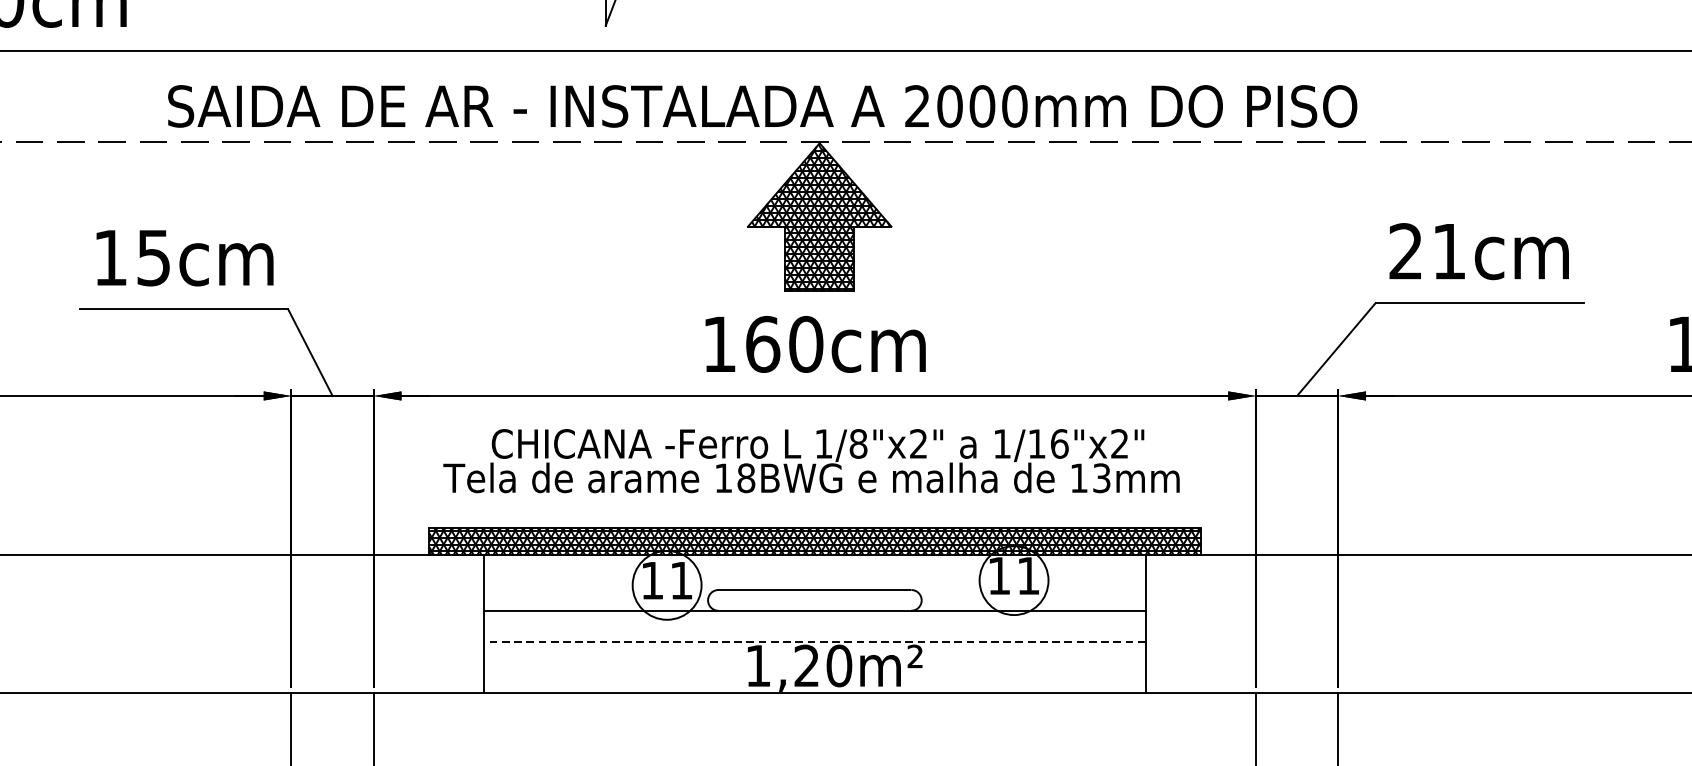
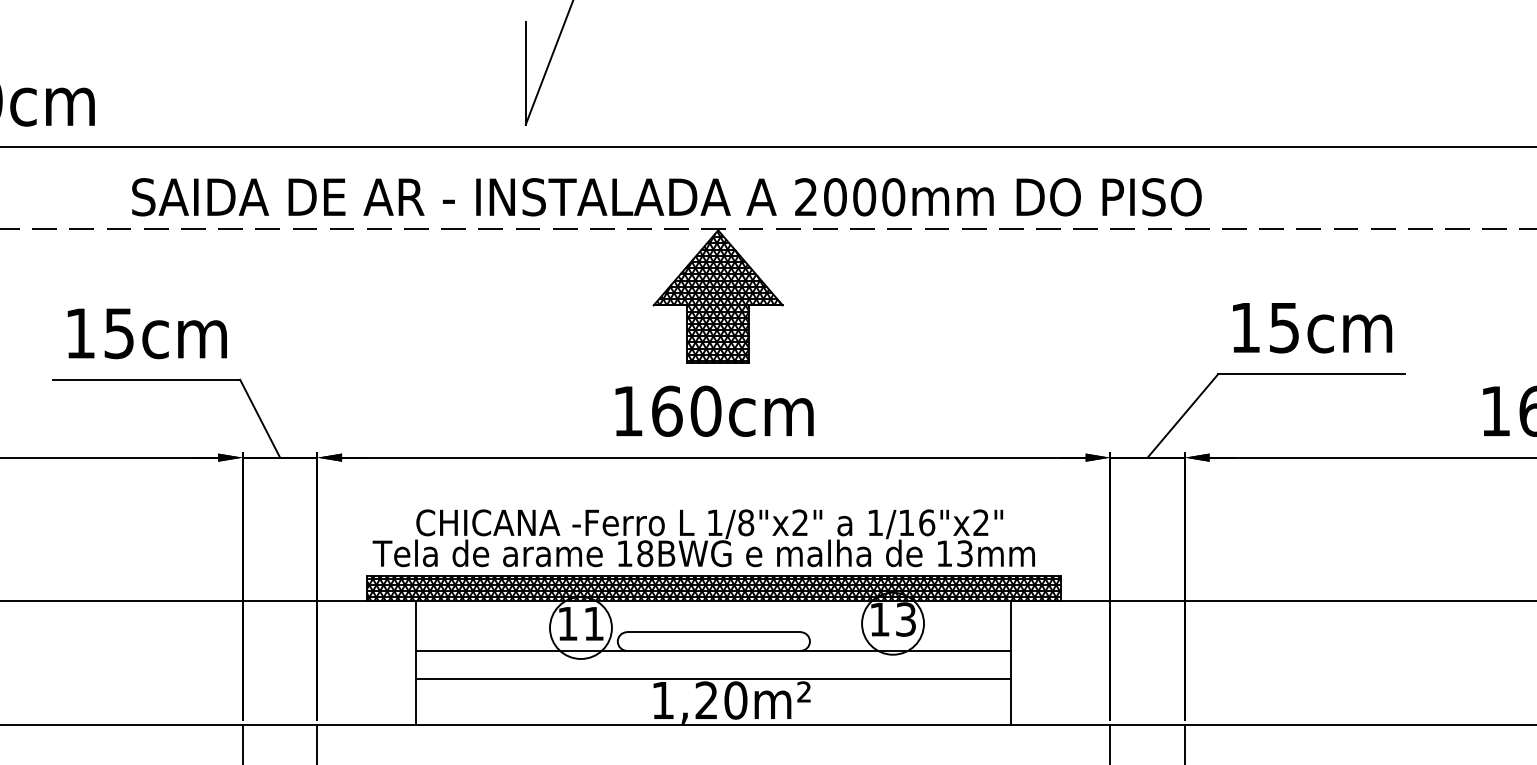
text: (1427, 251) -> (1264, 327), 21cm -> 15cm
text: (811, 461) -> (703, 538), moved
text: (1027, 575) -> (905, 619), 11 -> 13
line: (814, 642) -> (713, 679), dashed -> solid

